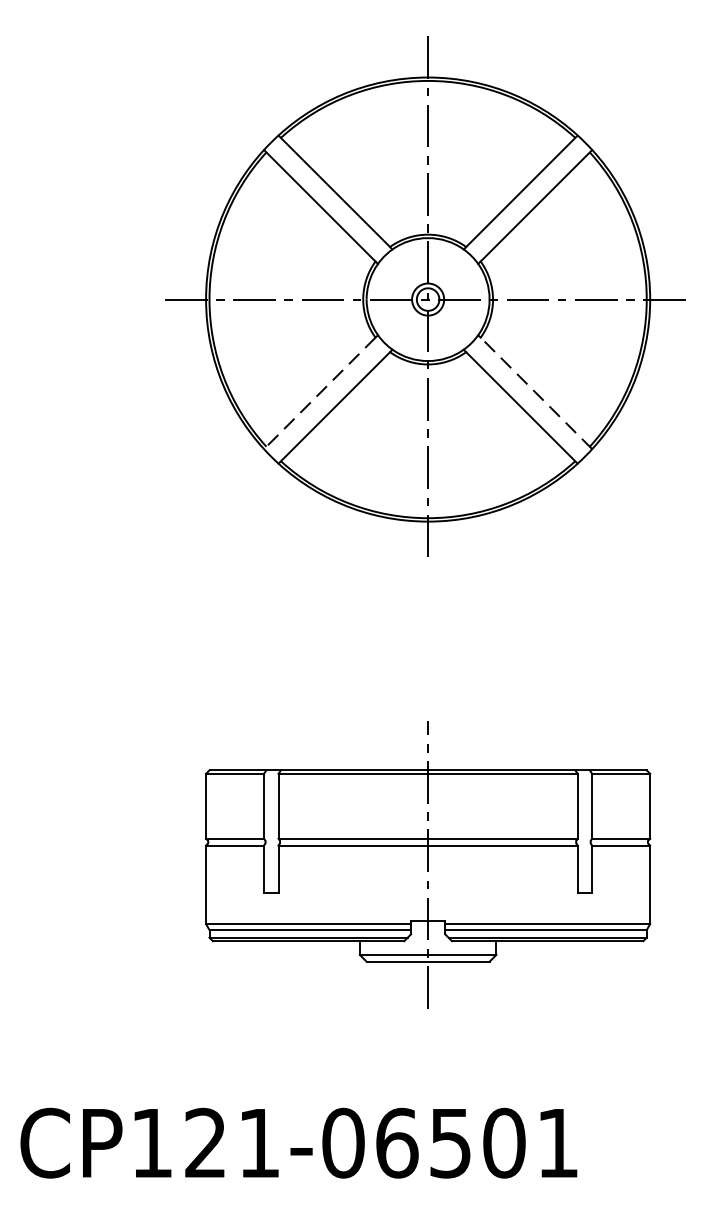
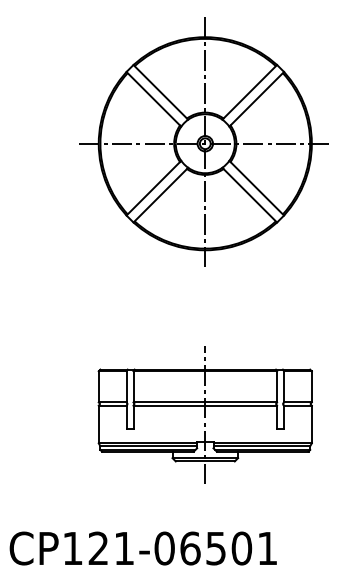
line: (320, 392) -> (153, 188), dashed -> solid
line: (536, 392) -> (257, 188), dashed -> solid

